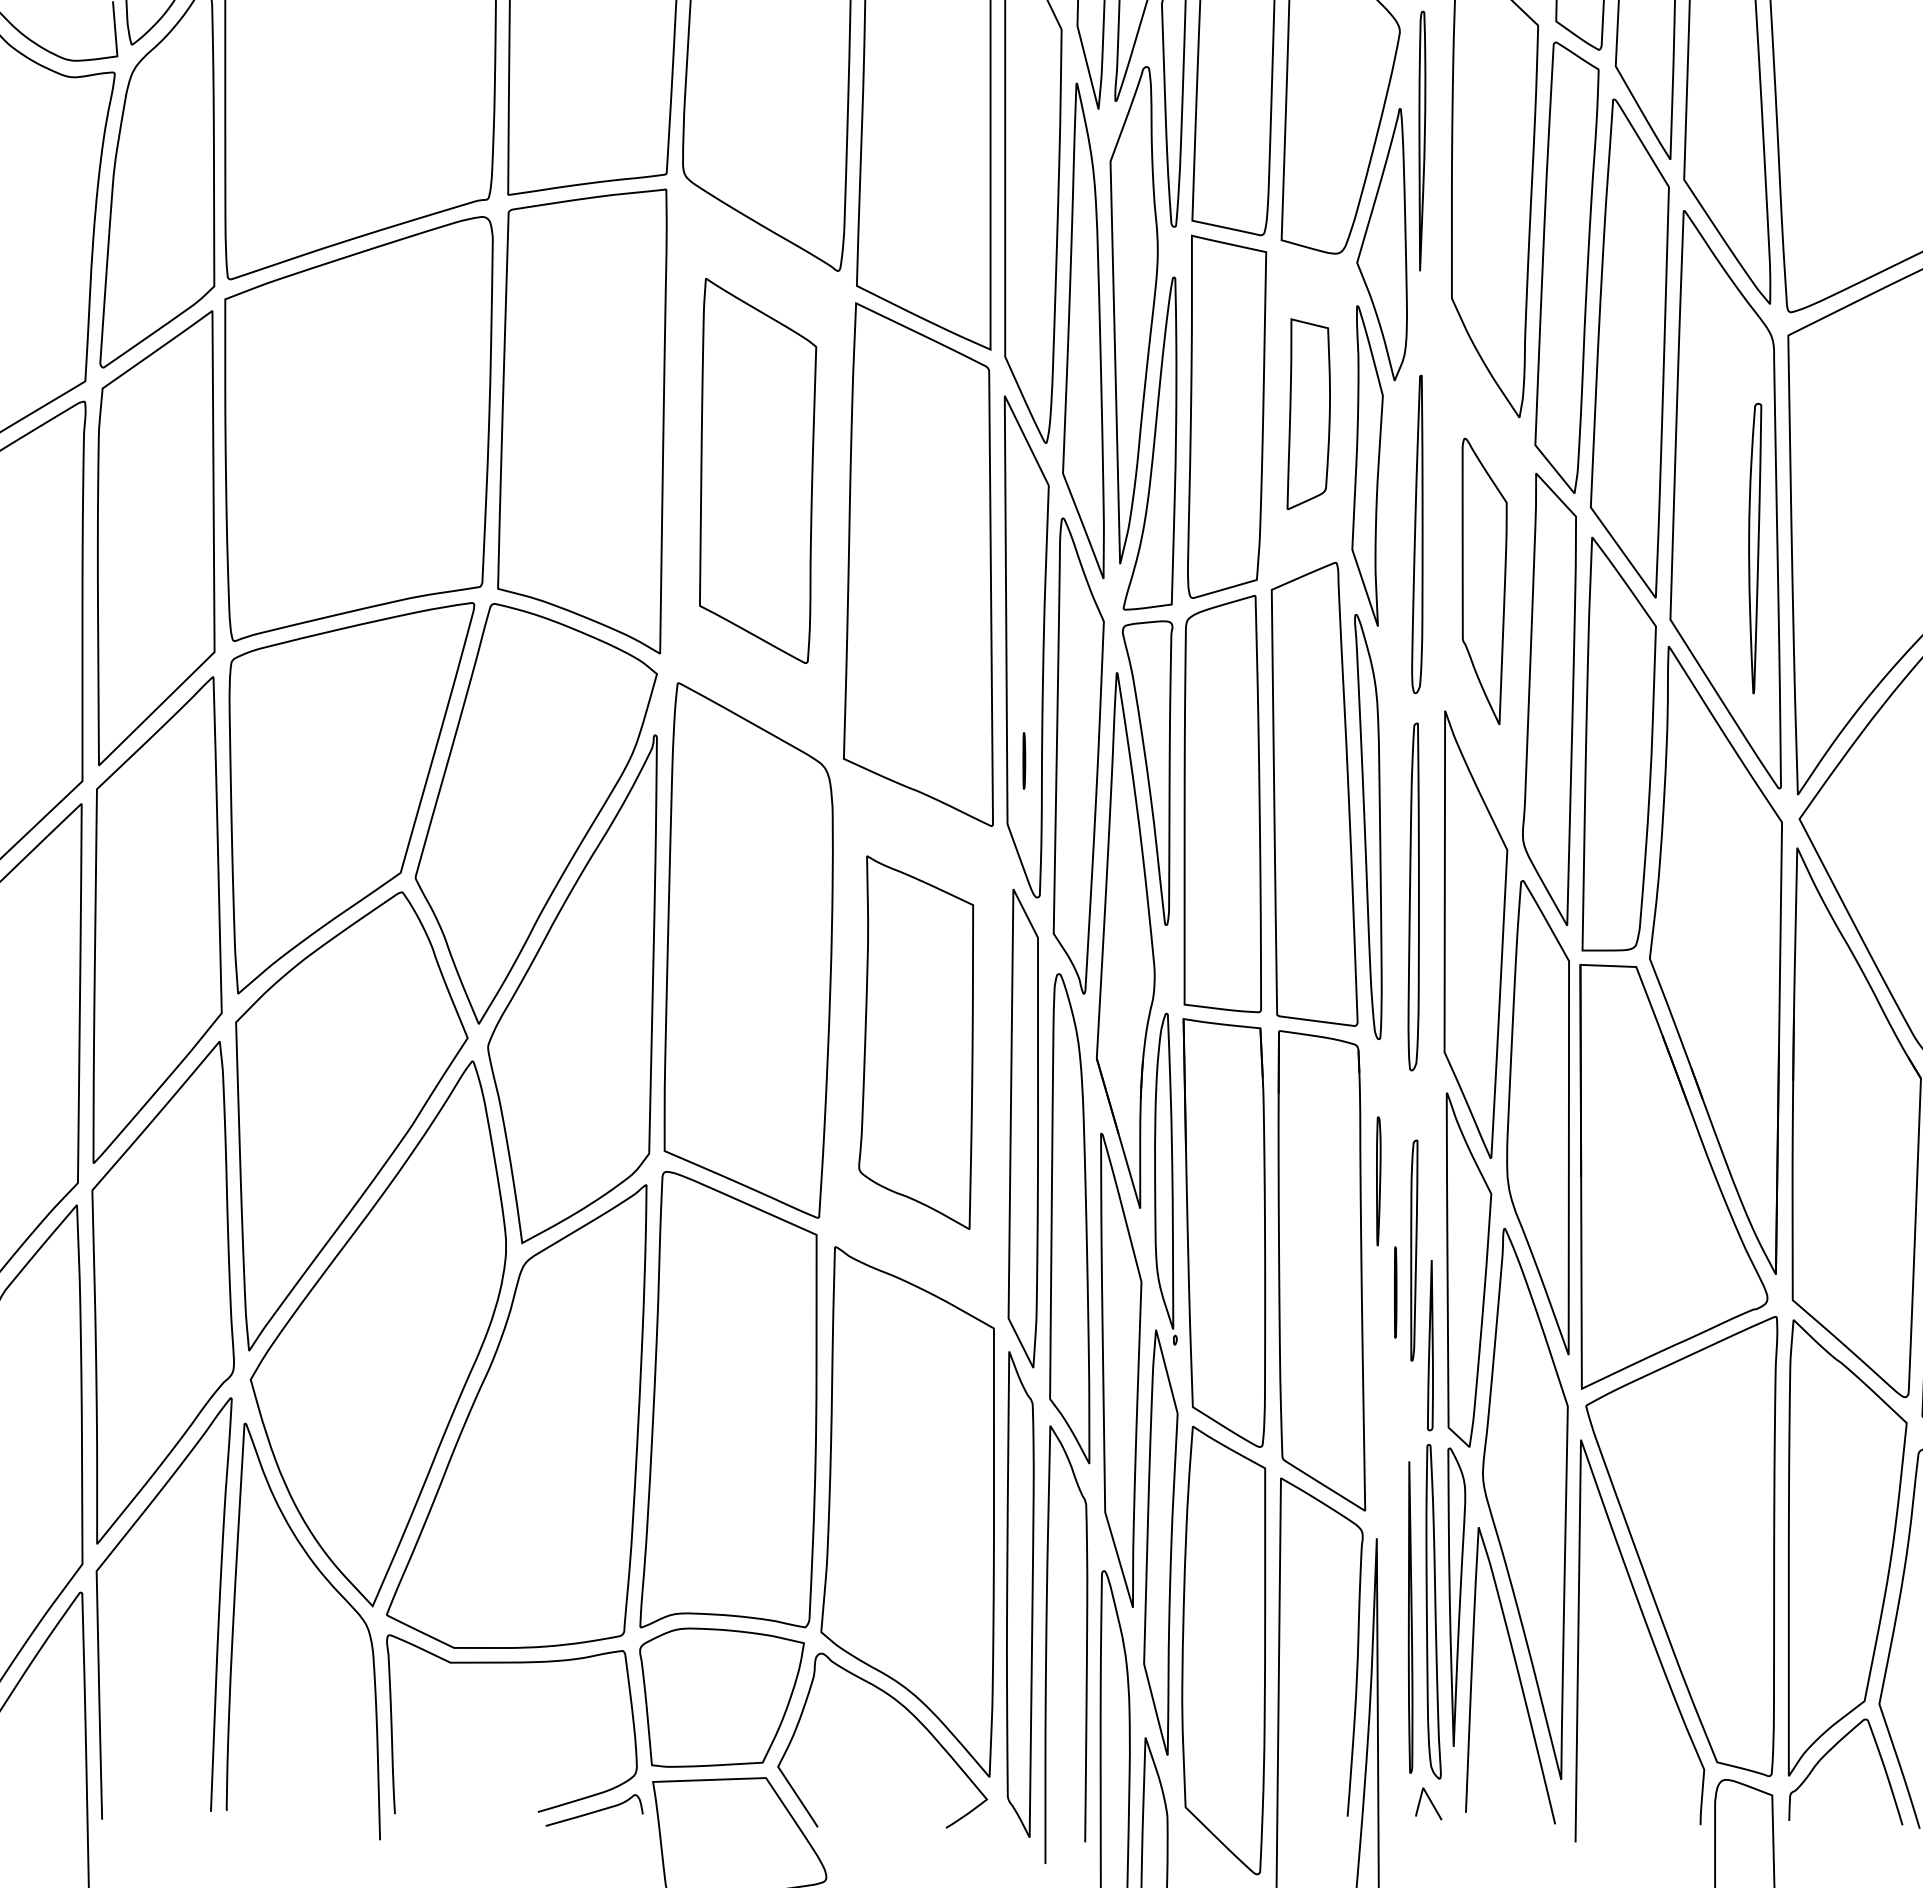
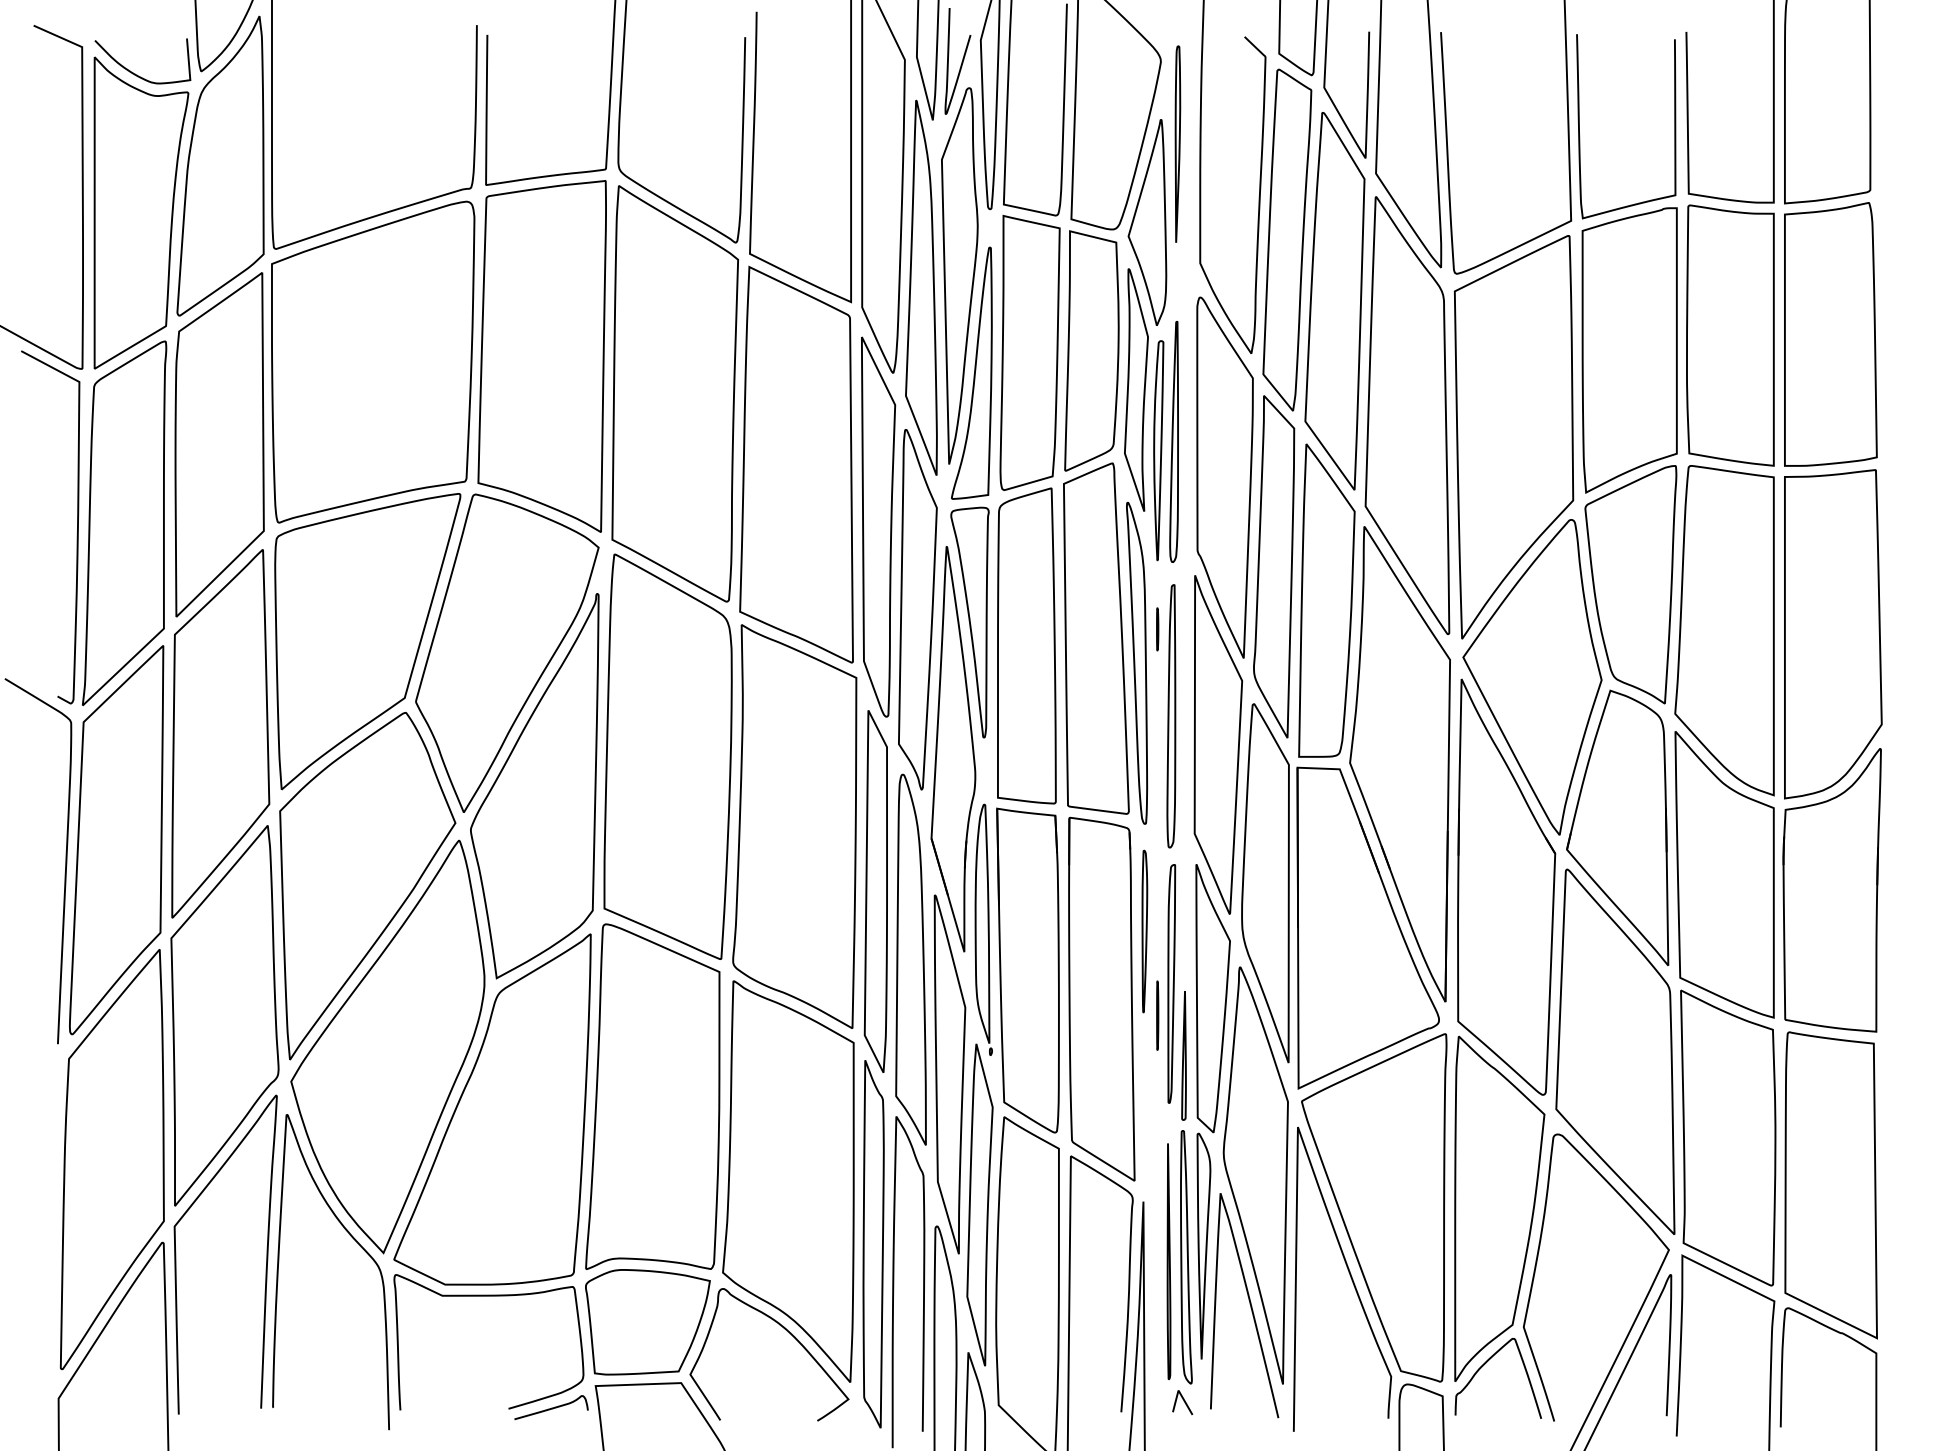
part: (1308, 413) -> (1091, 350), size x1.67
part: (757, 470) -> (674, 393), size x1.43
part: (1754, 548) -> (1158, 450), moved
part: (1483, 581) -> (1224, 477), size x1.67
line: (1024, 761) -> (1157, 629), moved
part: (915, 1042) -> (794, 826), size x1.43
part: (1378, 1181) -> (1144, 931), size x1.67
part: (1413, 1250) -> (1171, 983), size x1.43

